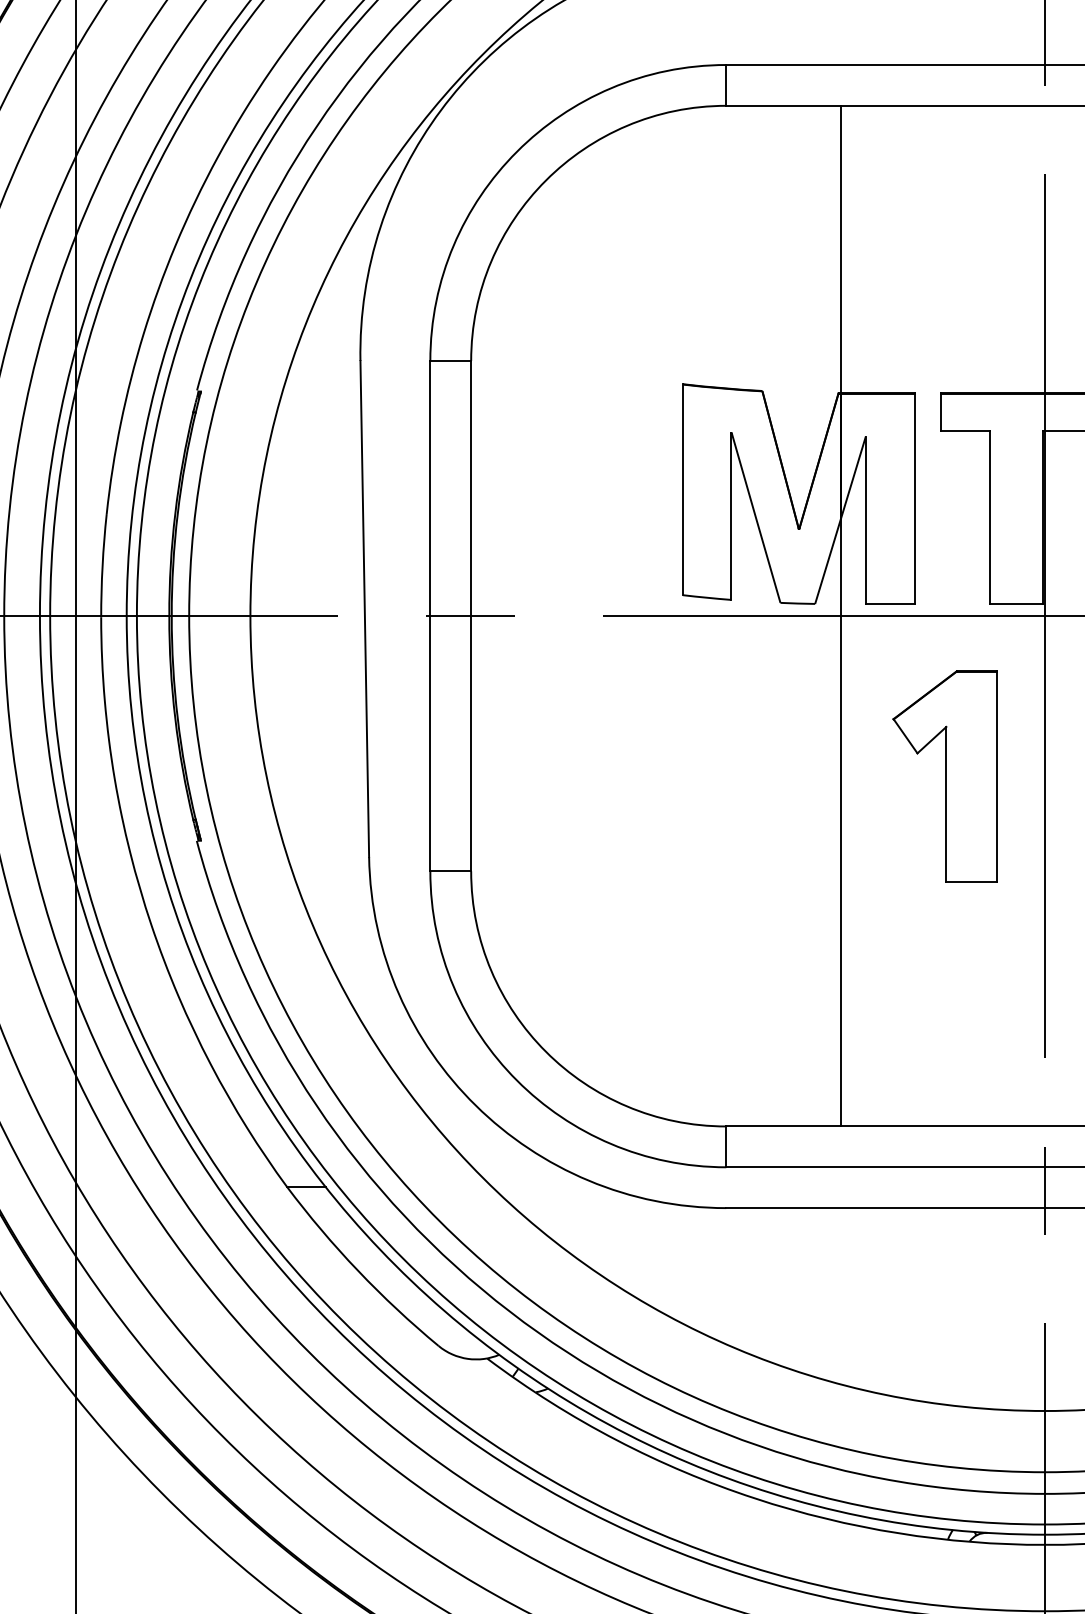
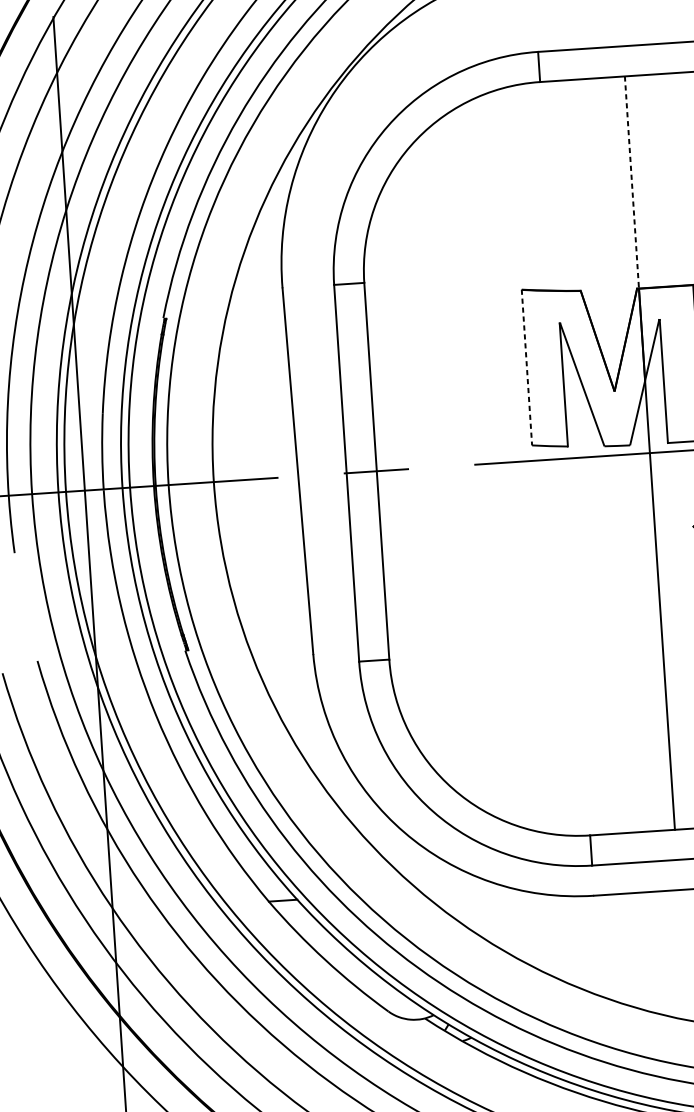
line: (841, 249) -> (632, 182), solid -> dashed
line: (682, 490) -> (526, 368), solid -> dashed

